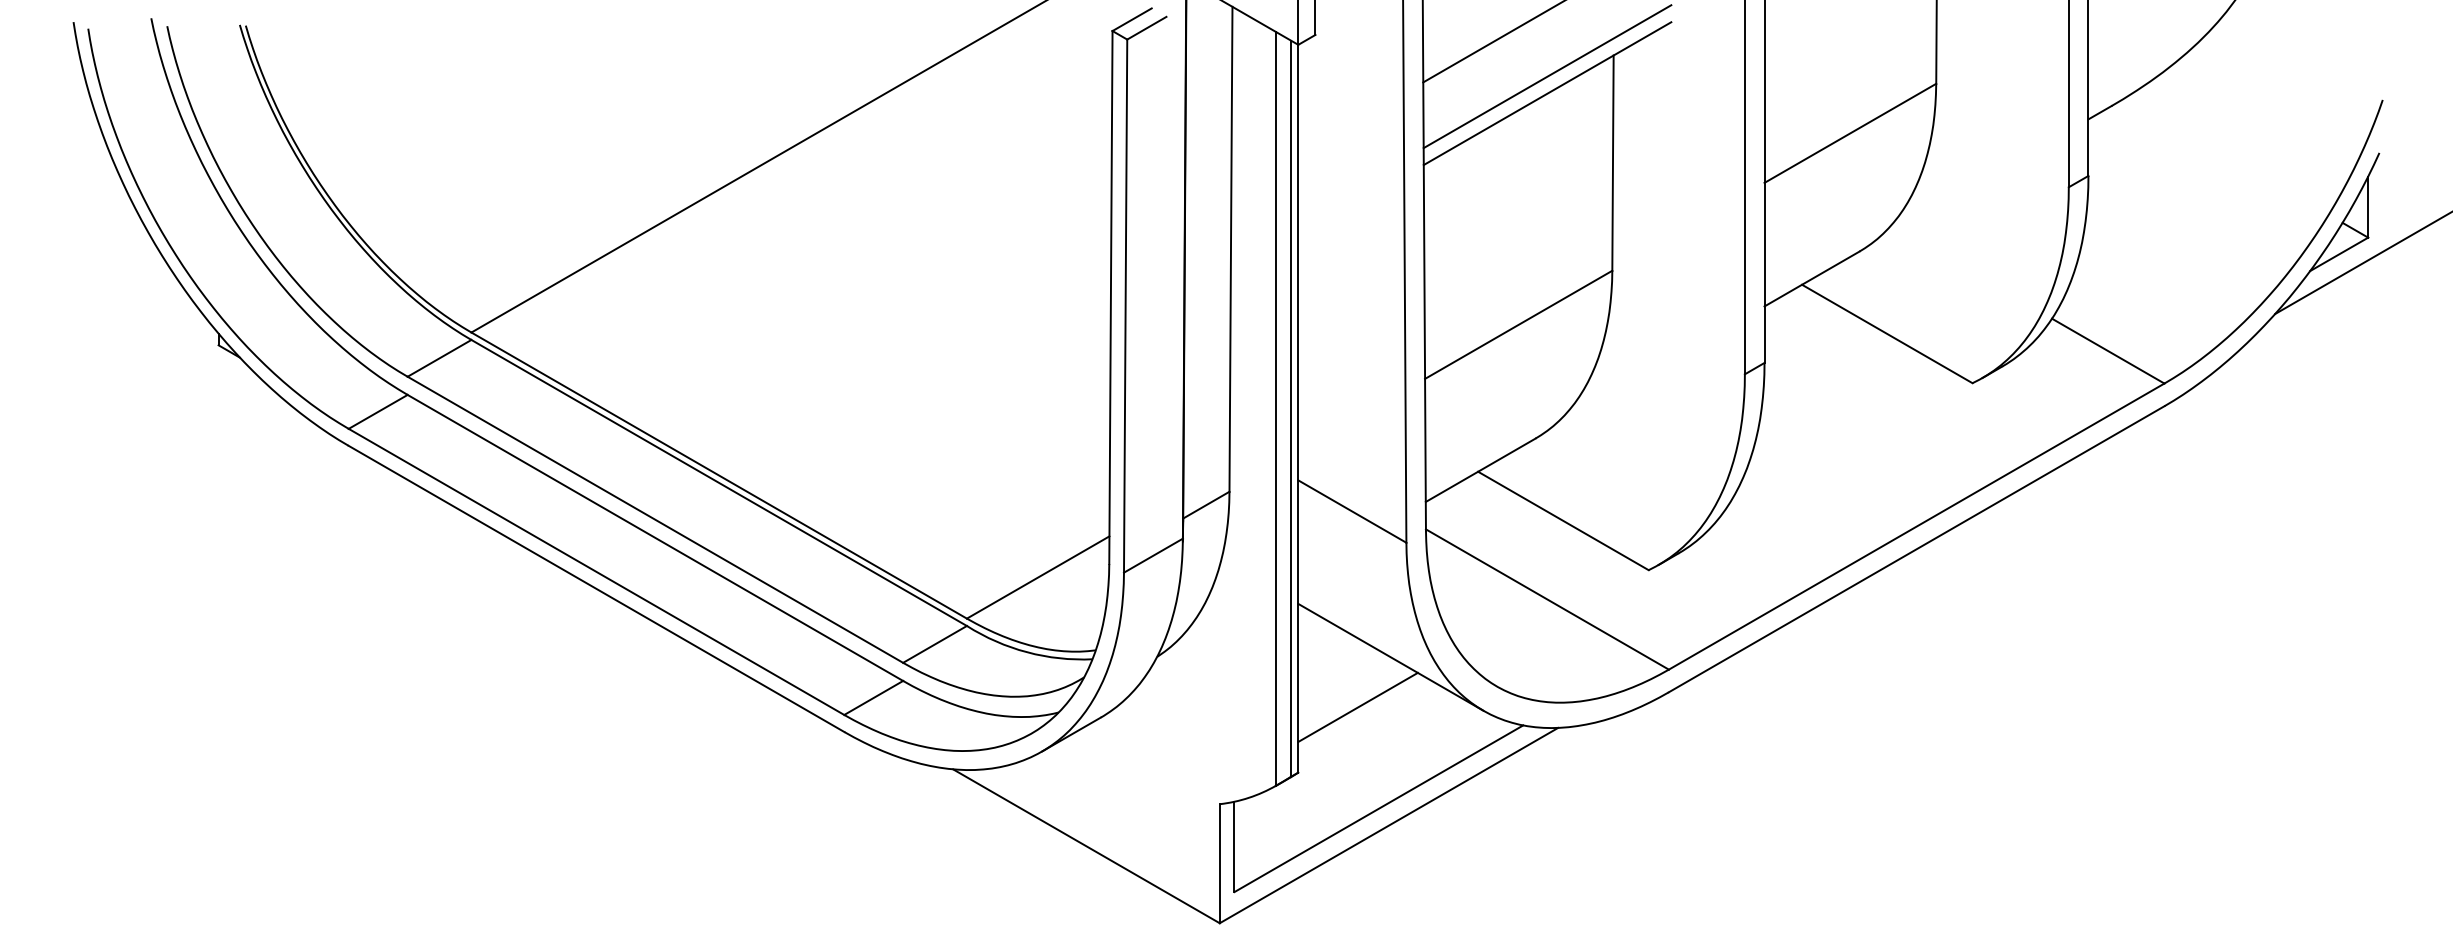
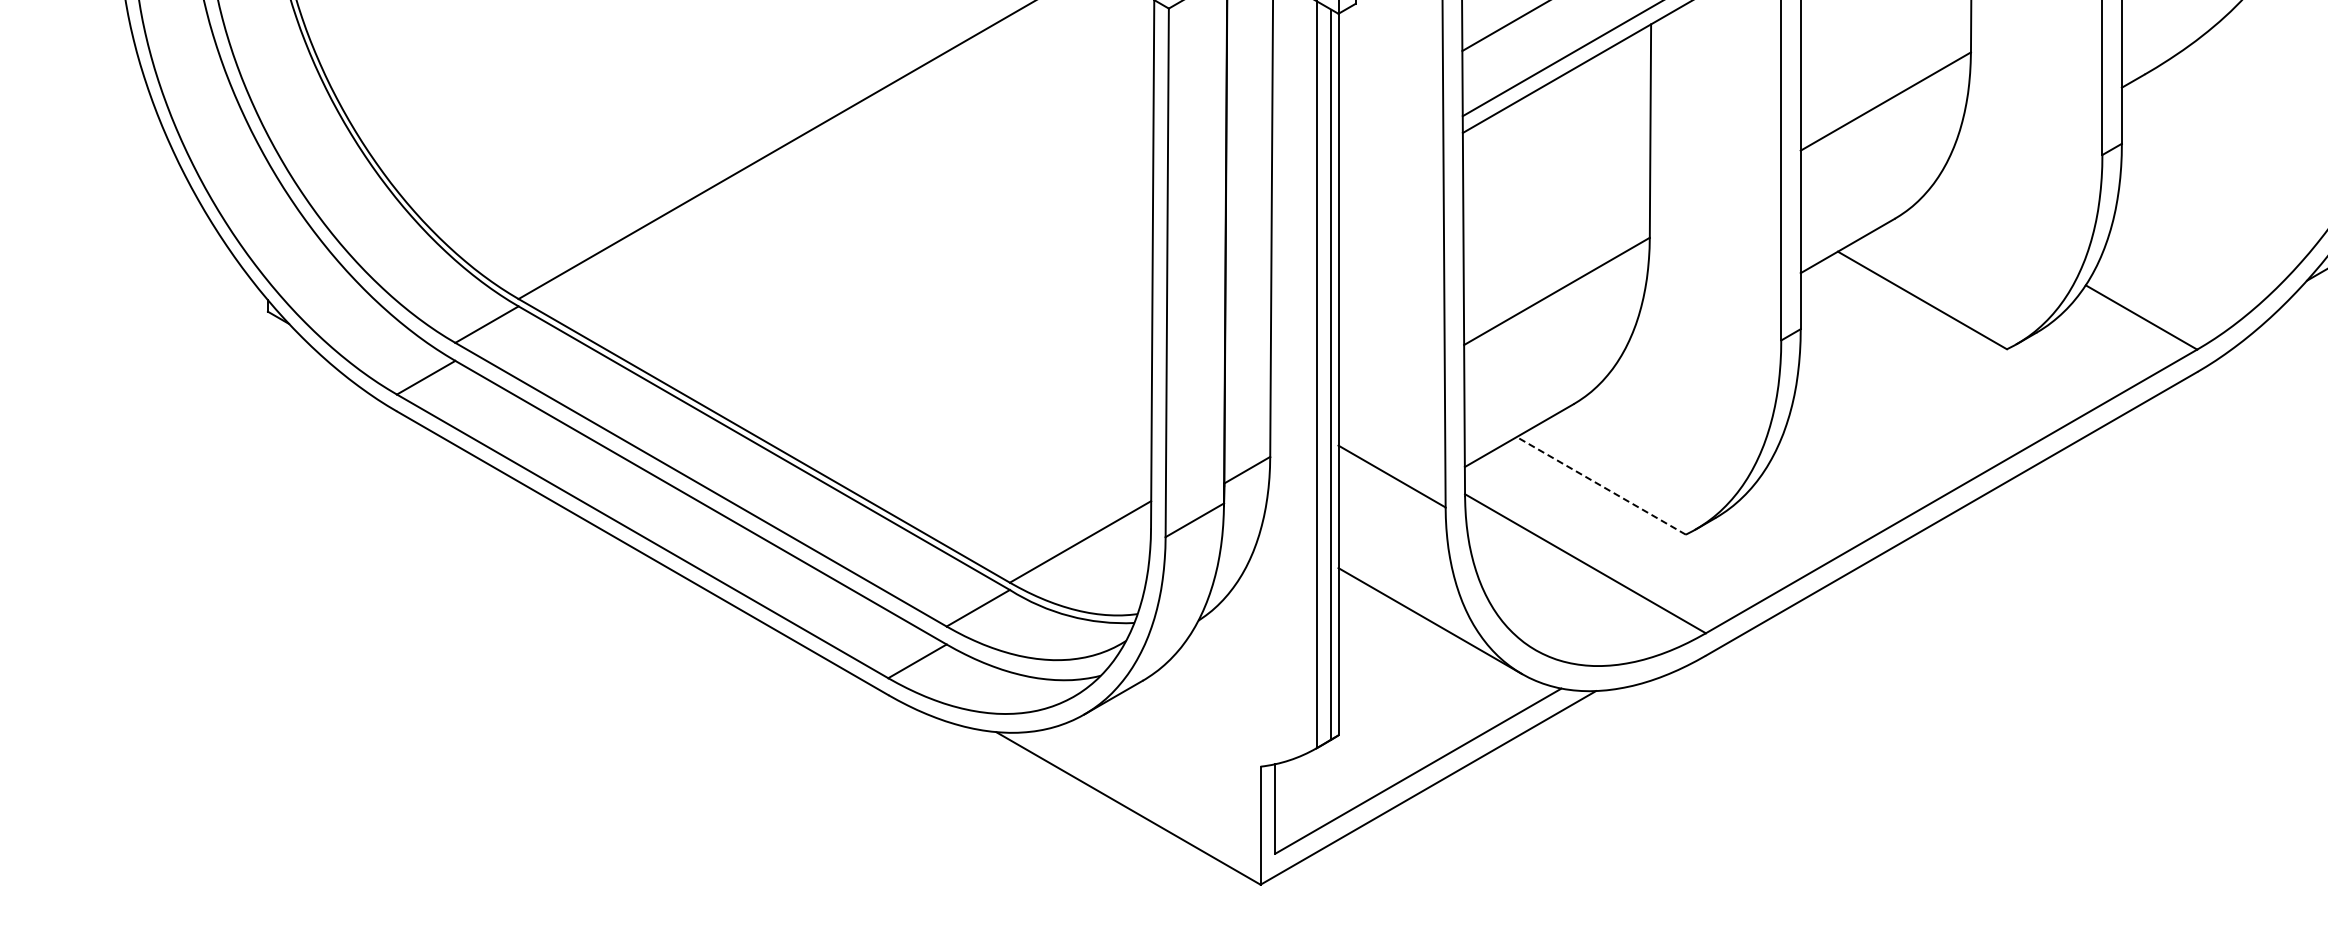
line: (1563, 520) -> (1601, 485), solid -> dashed
line: (1357, 706) -> (1397, 669), removed

